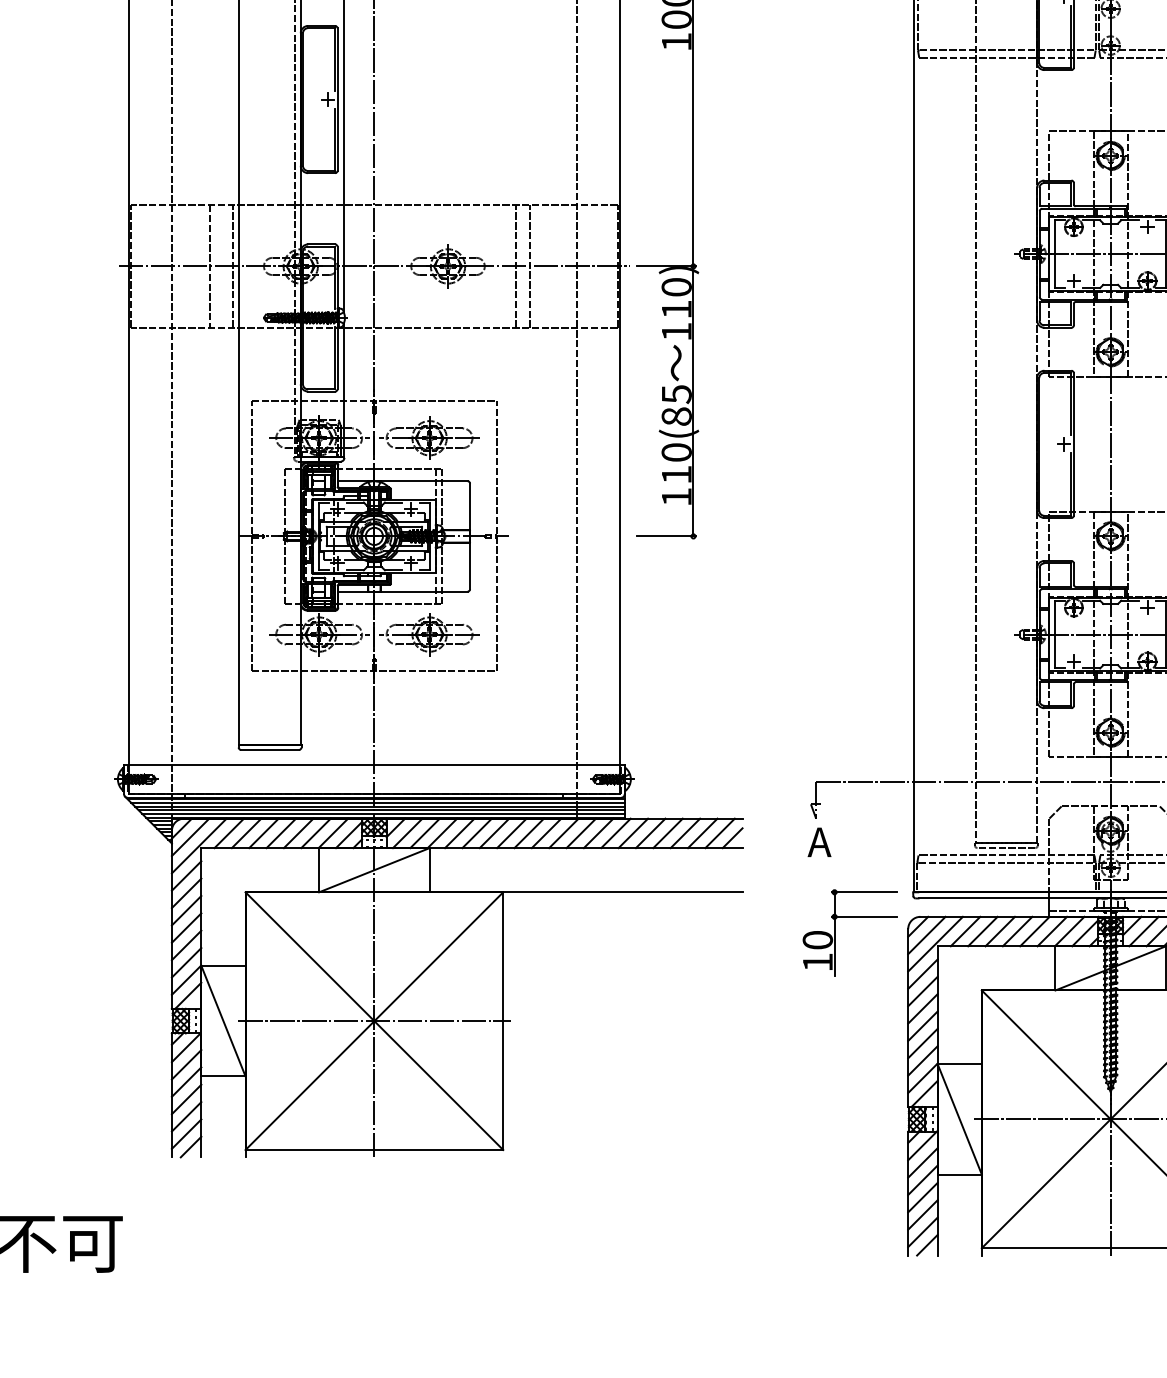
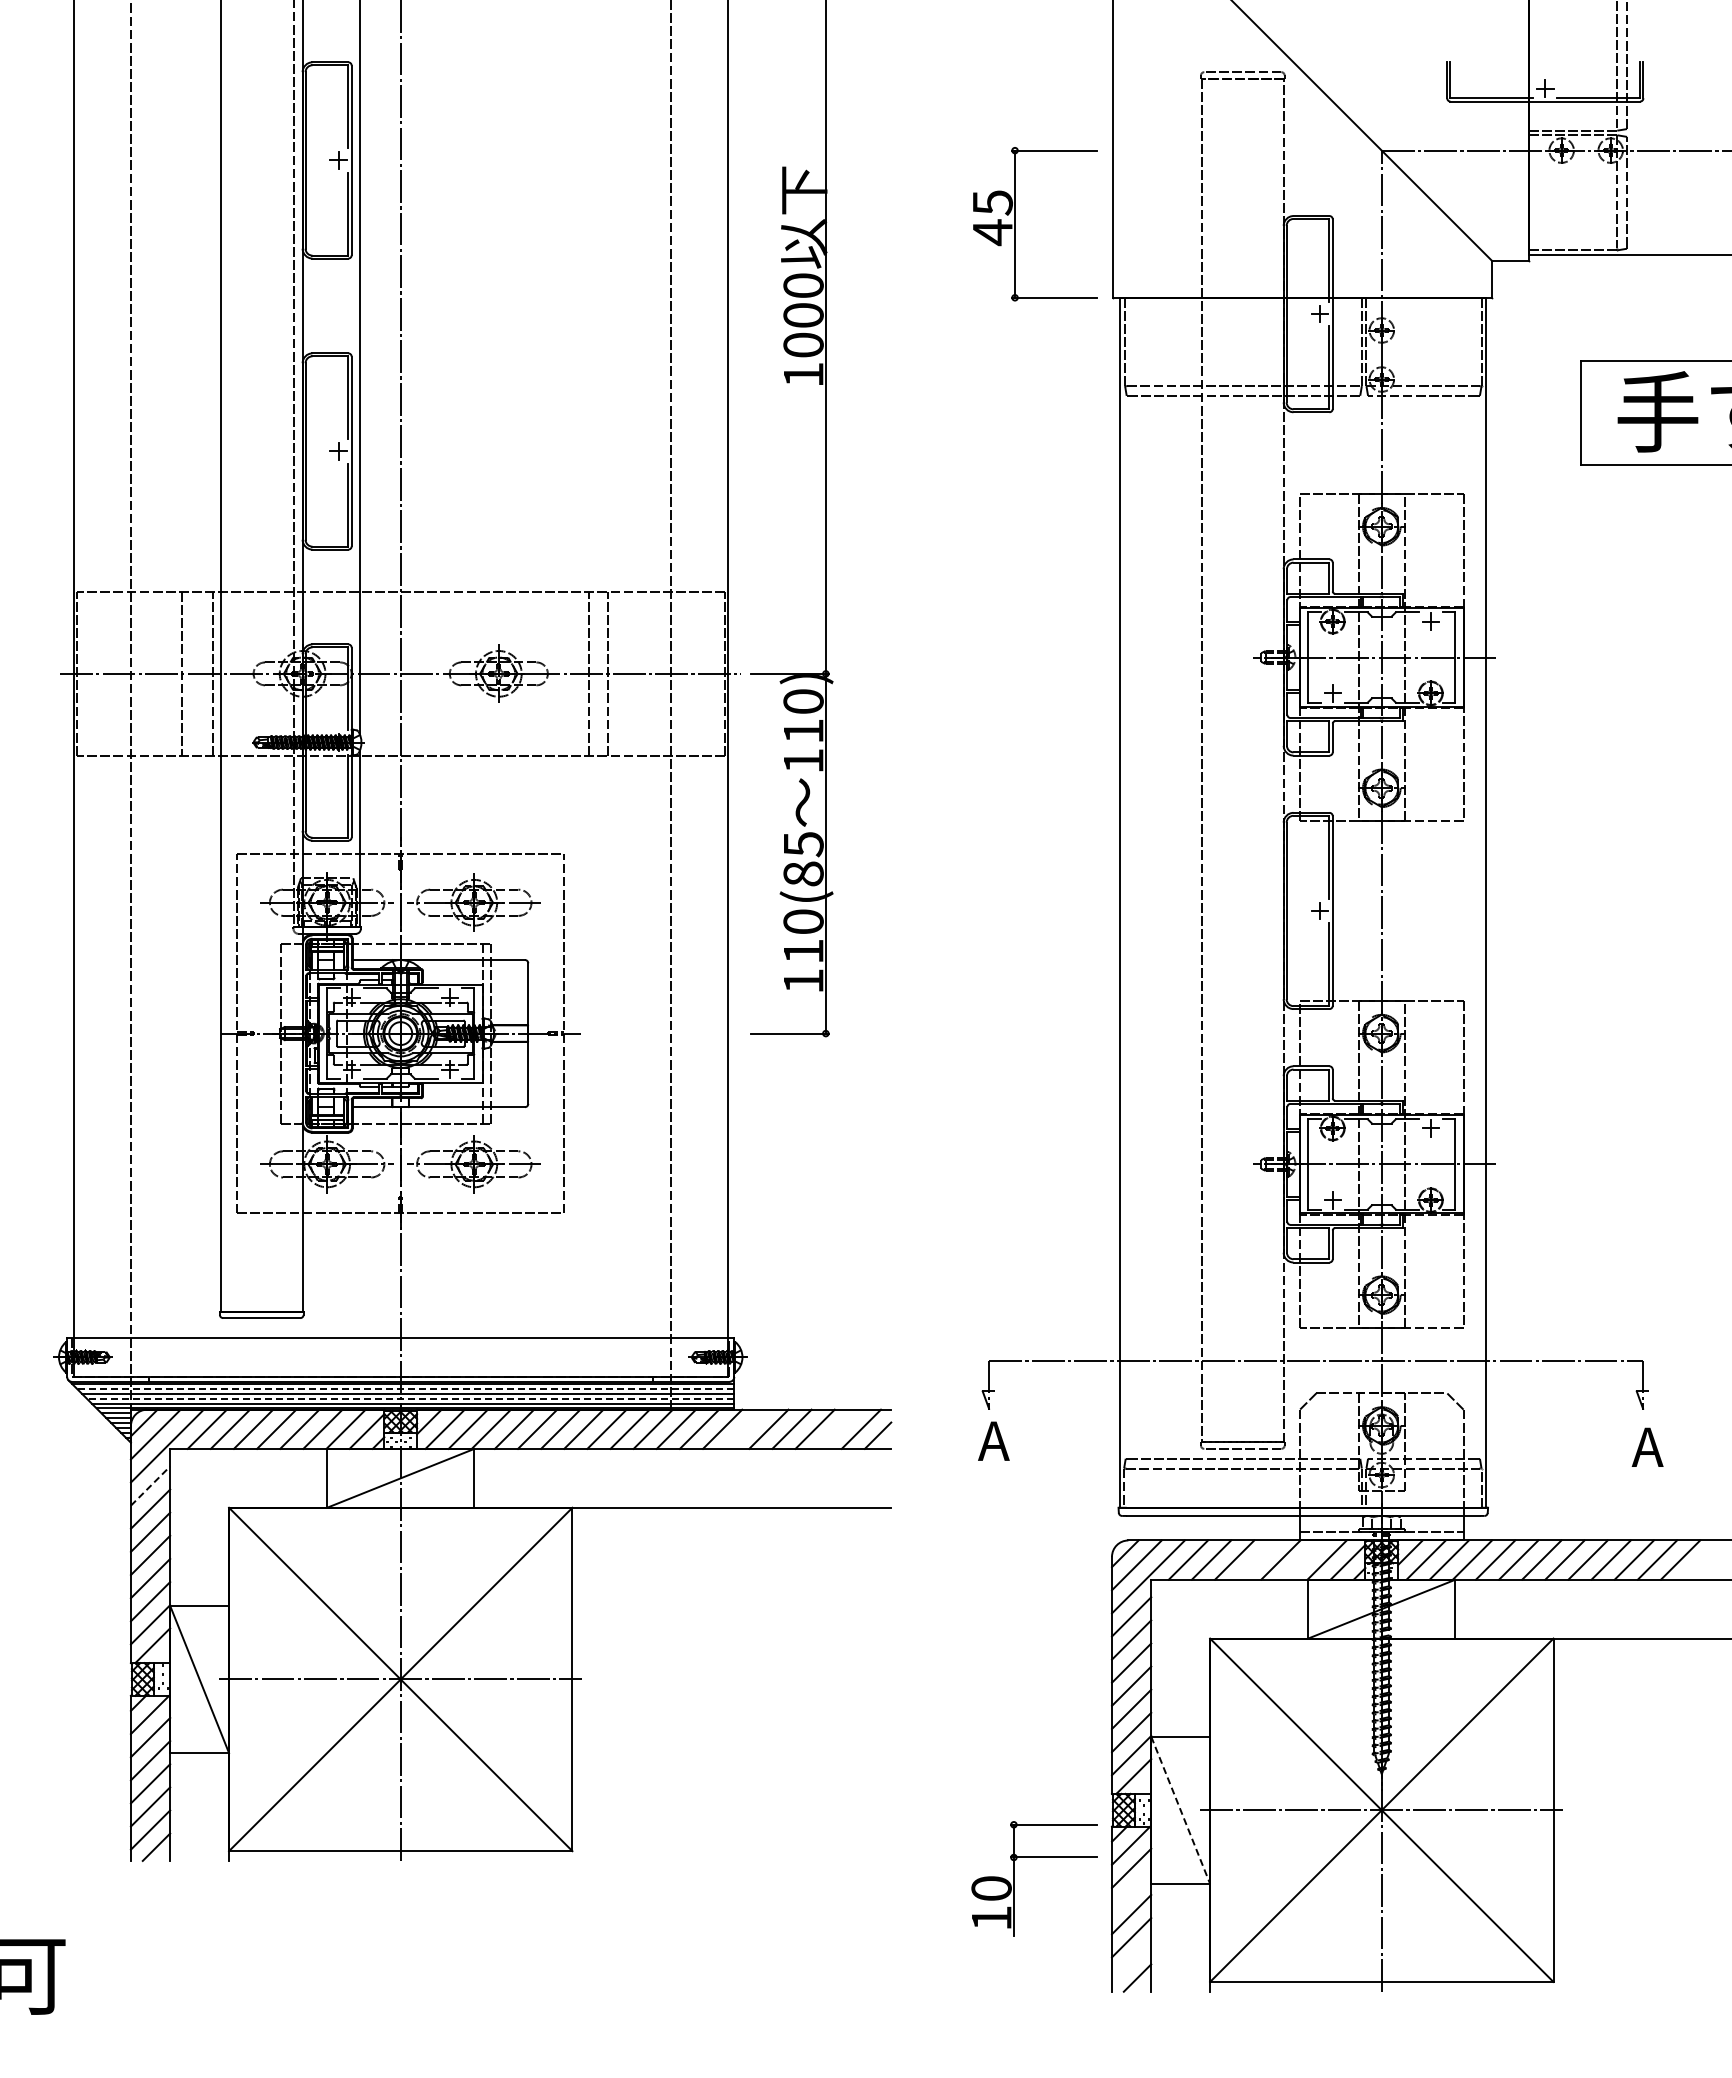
line: (377, 802) -> (405, 1388), solid -> dashed
line: (381, 810) -> (410, 1398), solid -> dashed
line: (633, 832) -> (745, 1428), removed
line: (702, 832) -> (837, 1428), removed
line: (186, 876) -> (150, 1486), solid -> dashed
line: (1017, 931) -> (1257, 1559), removed
line: (1051, 931) -> (1303, 1559), removed
part: (835, 932) -> (1014, 1878), moved
line: (959, 1119) -> (1180, 1810), solid -> dashed
line: (922, 1180) -> (1131, 1891), removed
line: (922, 1232) -> (1131, 1960), removed

